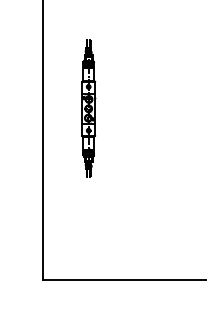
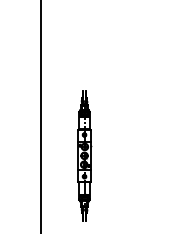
part: (88, 108) -> (84, 155), moved

